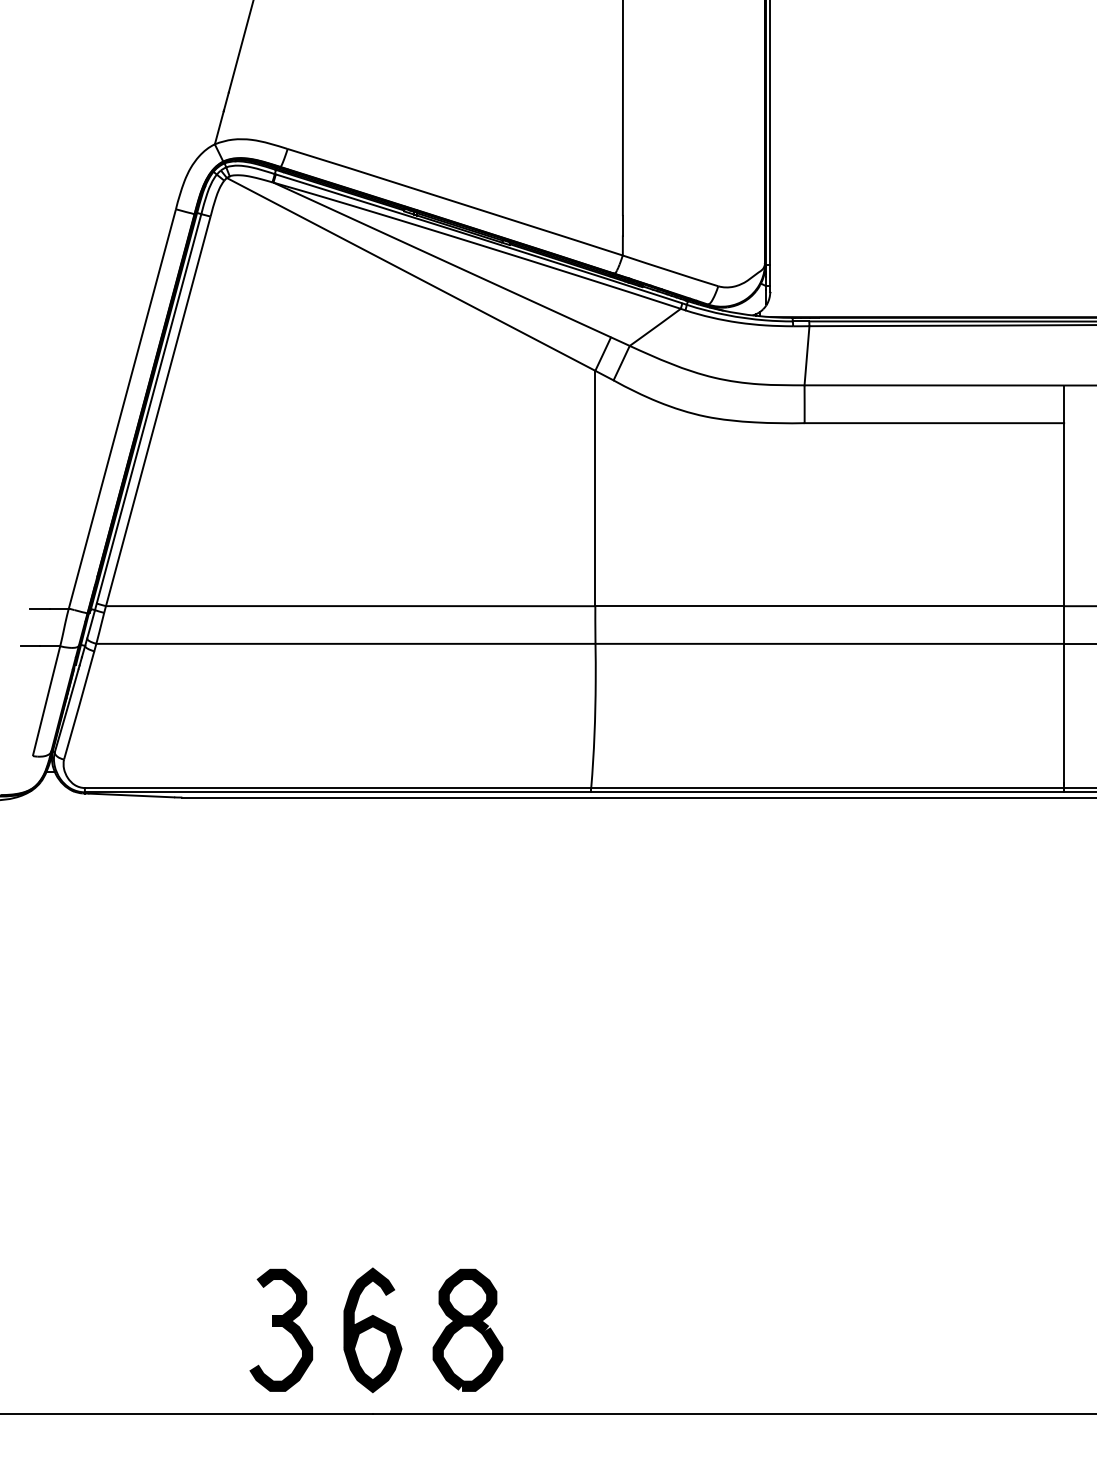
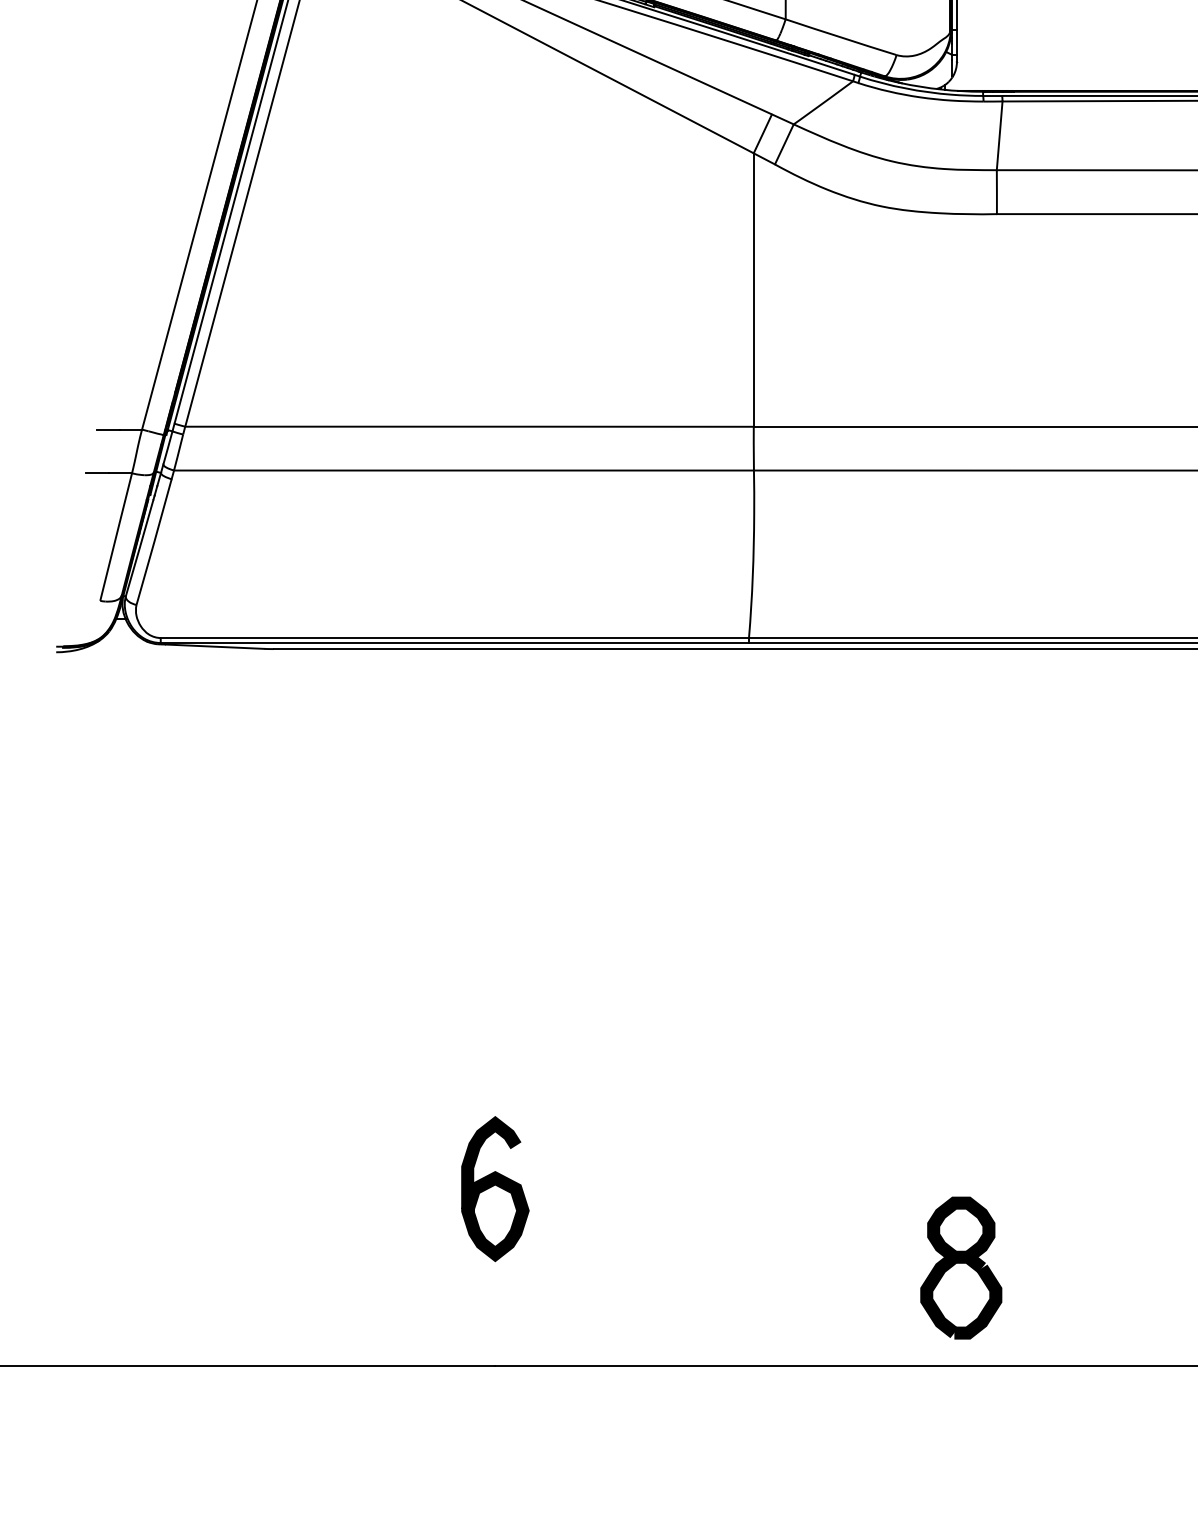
curve: (370, 1328) -> (492, 1186), moved
part: (281, 1329) -> (389, 1267), removed
part: (467, 1329) -> (960, 1267), moved

